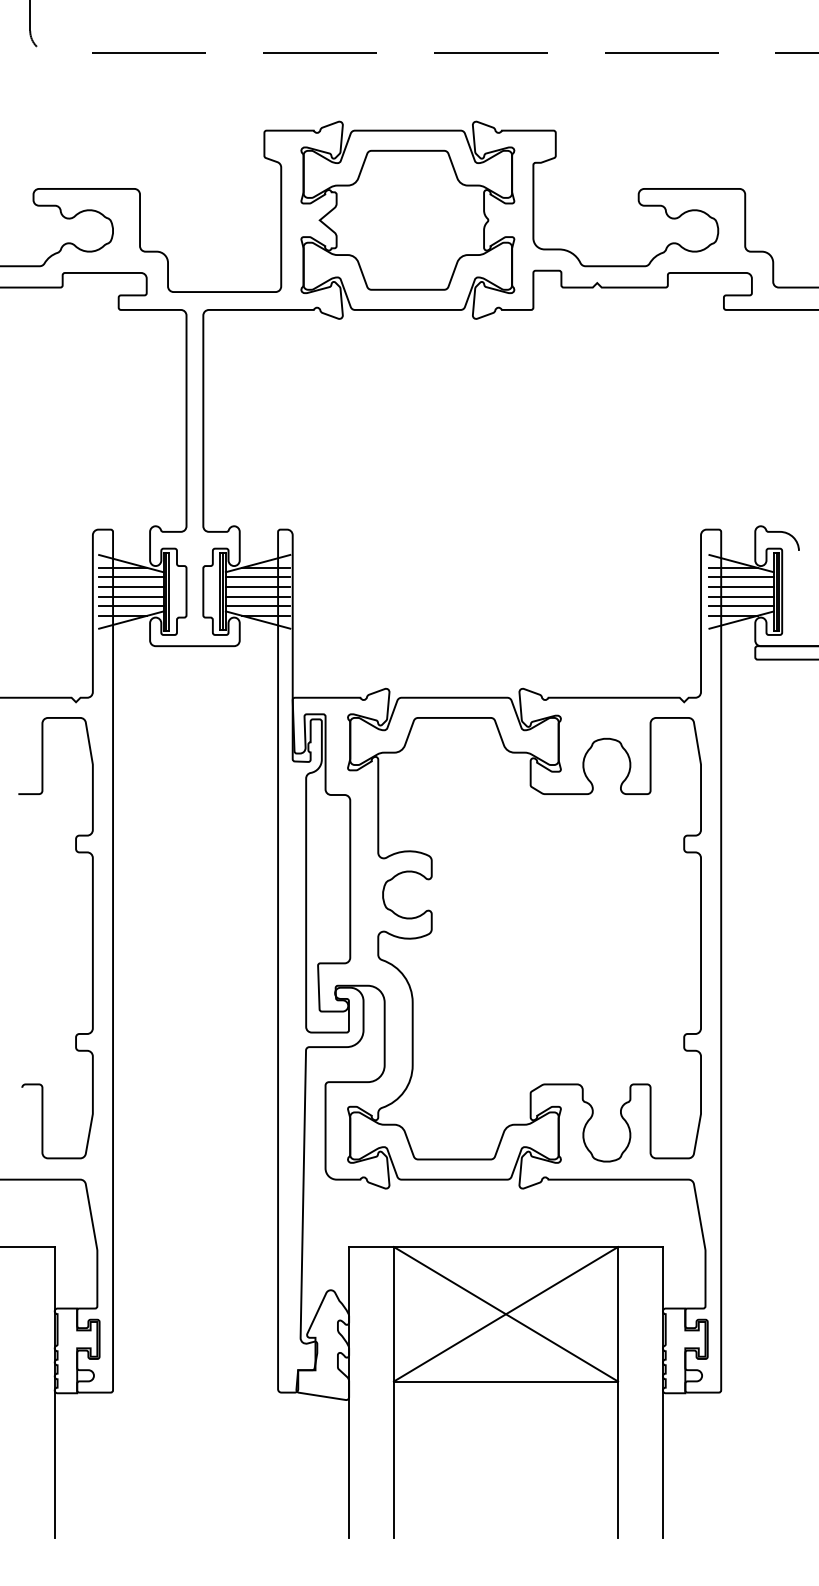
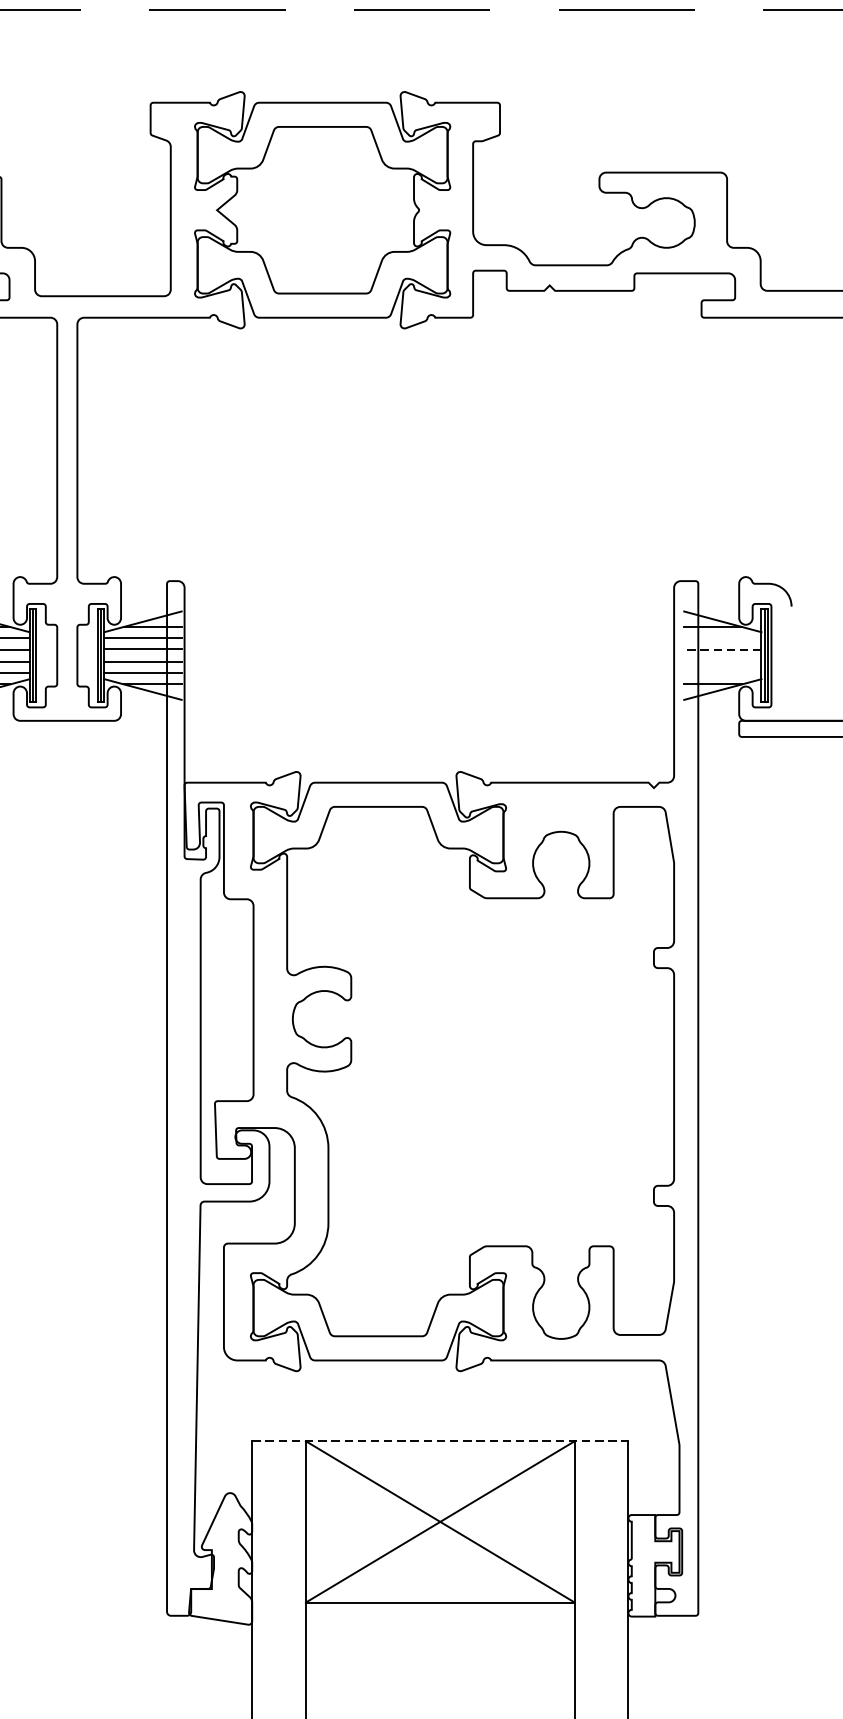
line: (741, 577) -> (722, 638), removed
line: (741, 586) -> (722, 649), solid -> dashed
line: (741, 597) -> (722, 662), removed
line: (741, 606) -> (722, 673), removed
line: (506, 1247) -> (440, 1441), solid -> dashed

